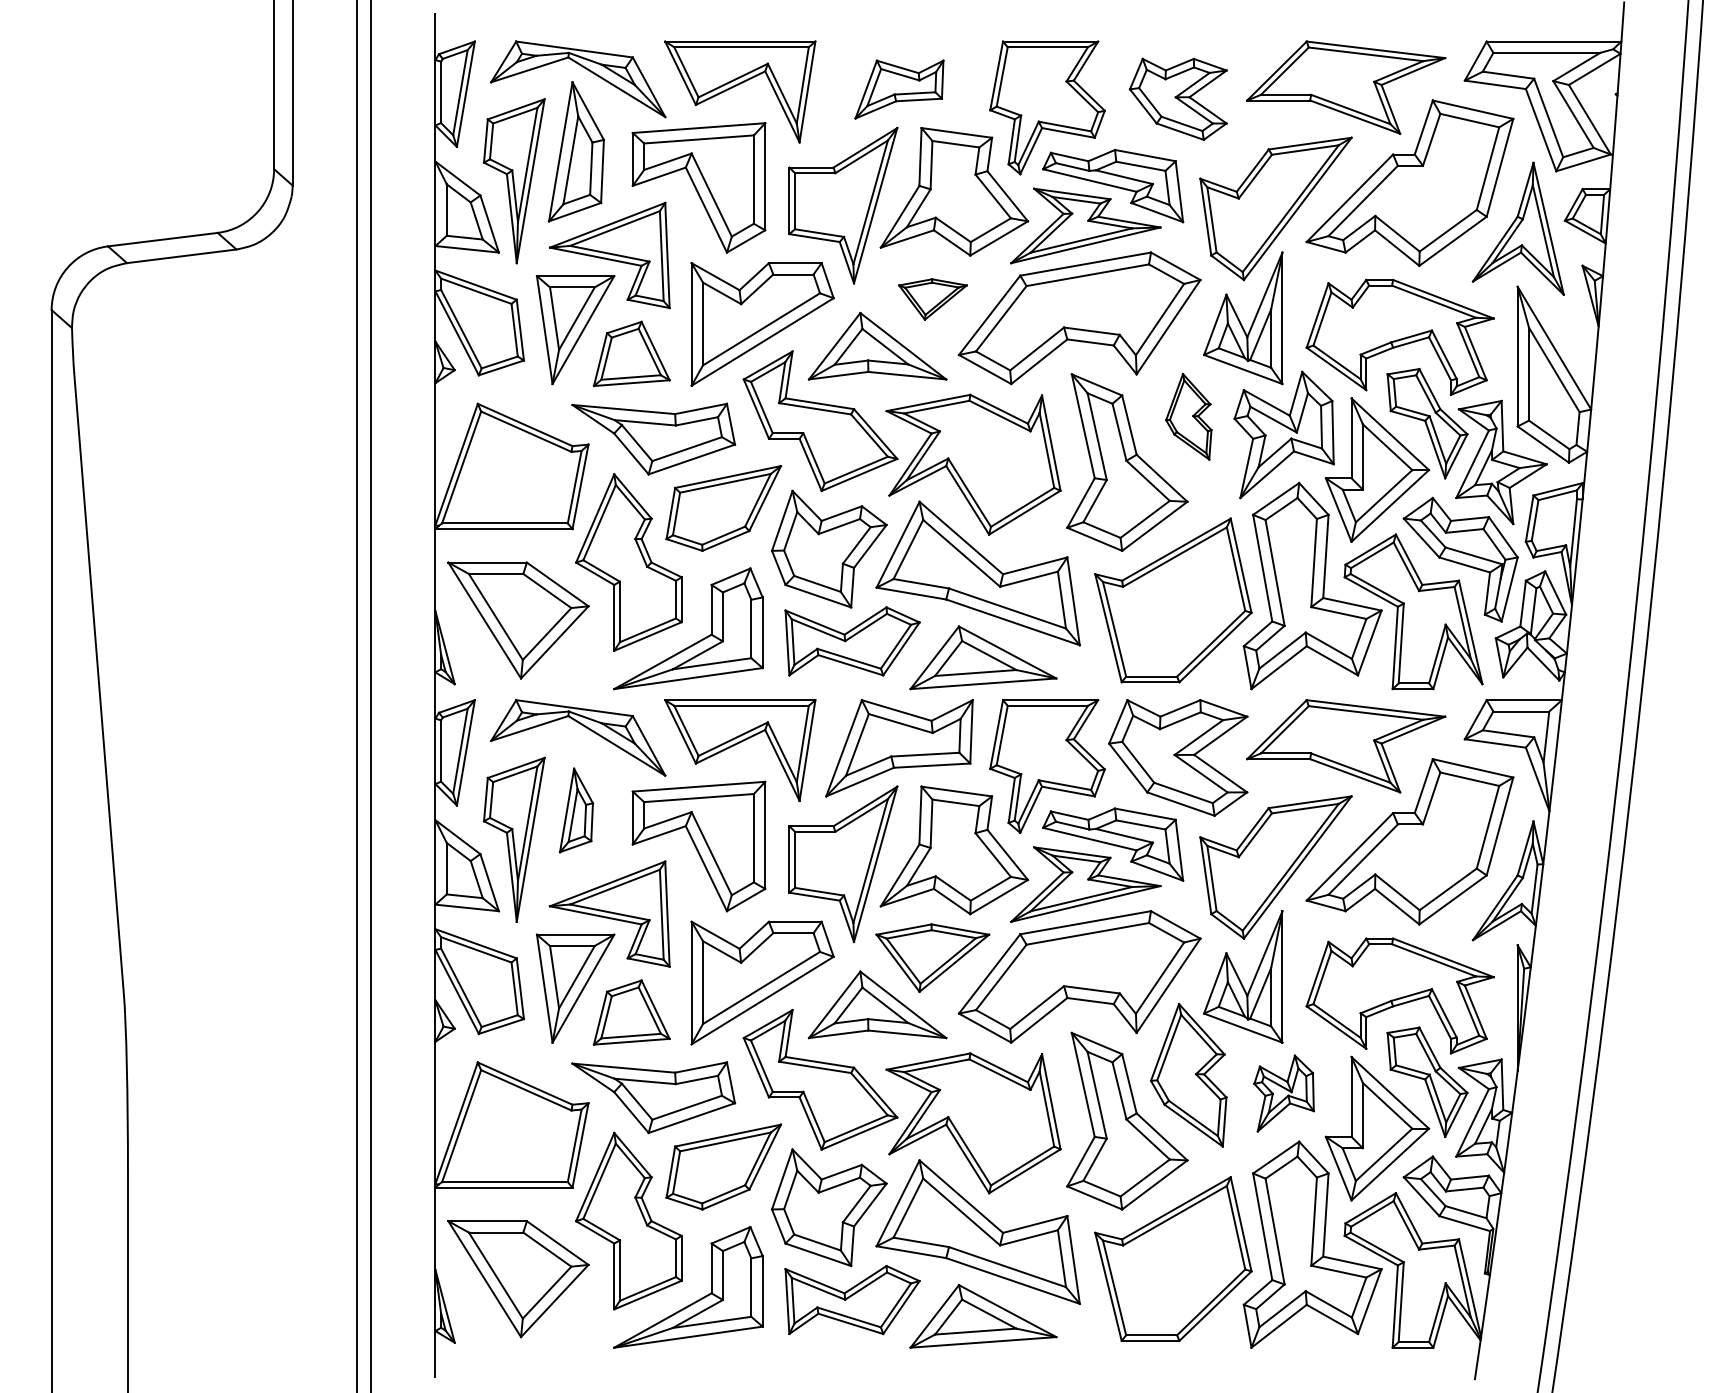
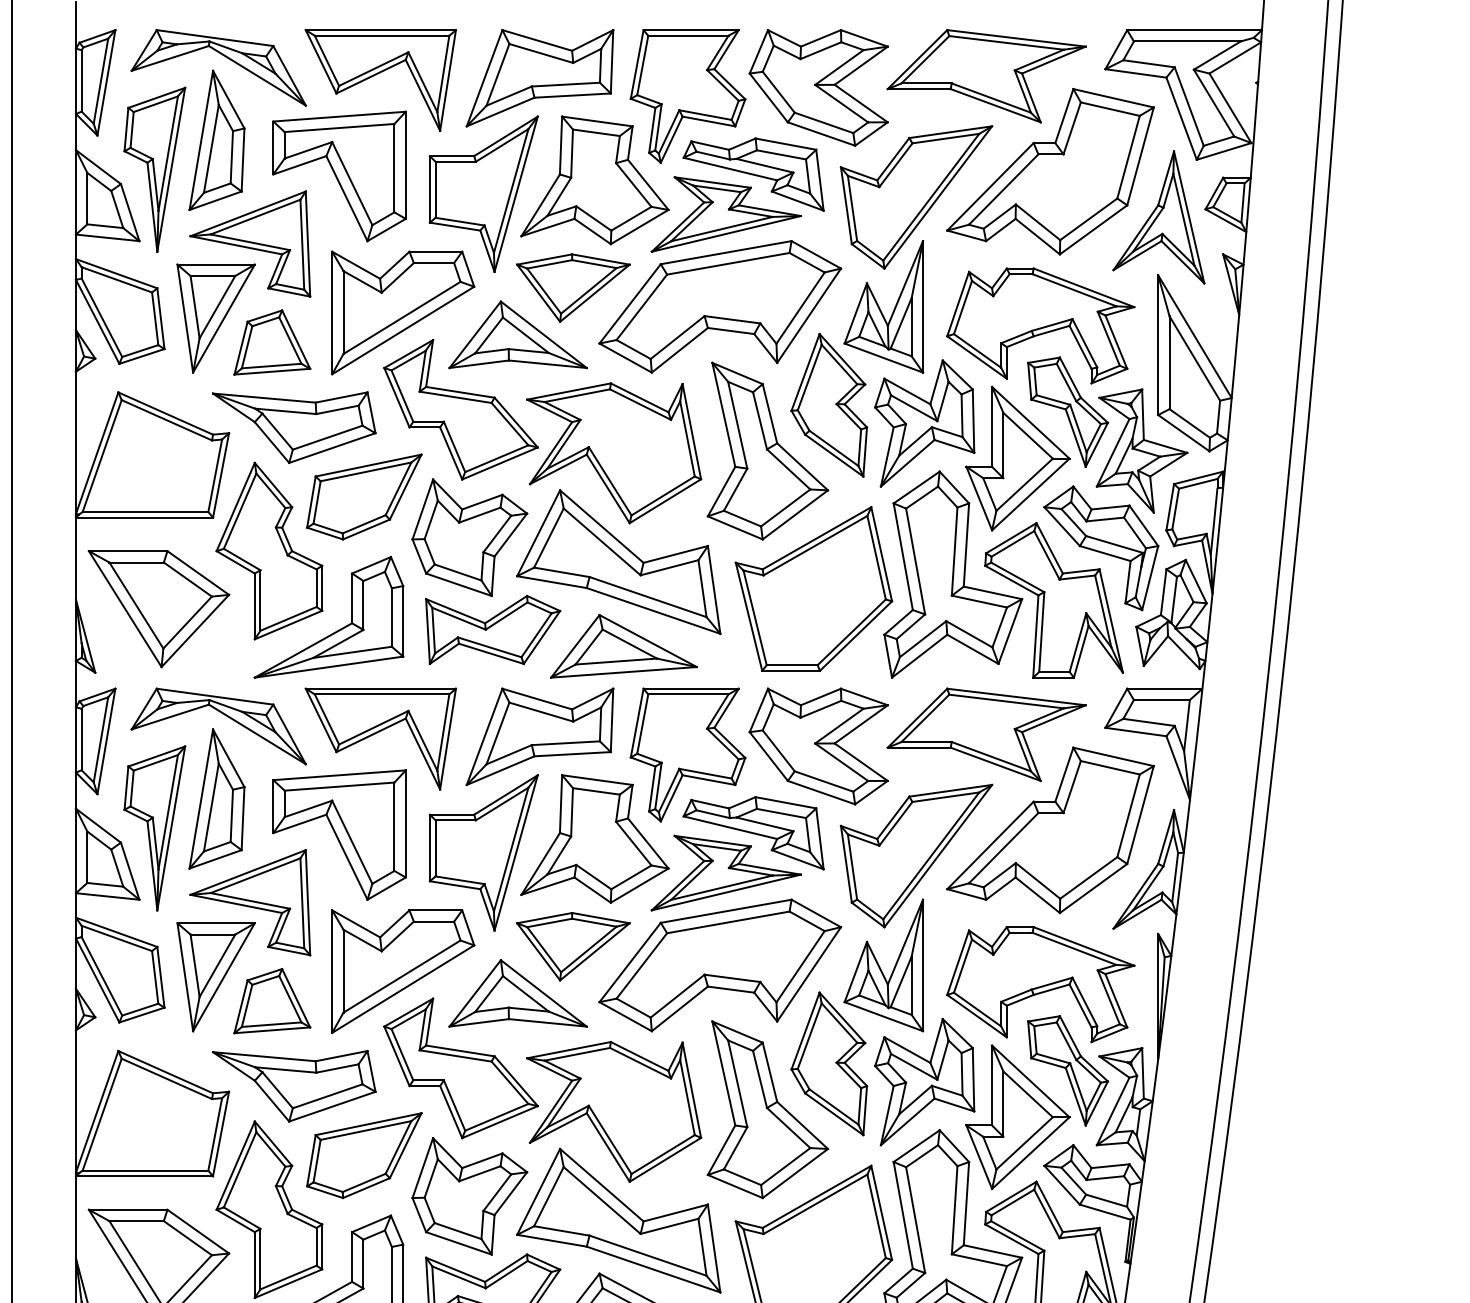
part: (899, 89) -> (540, 78), size x1.67
part: (1178, 99) -> (819, 88), size x1.43
part: (932, 299) -> (573, 288), size x1.67
part: (1188, 416) -> (829, 405), size x1.67
part: (576, 810) -> (217, 799), size x1.67
part: (1283, 1093) -> (924, 1082), size x1.67

